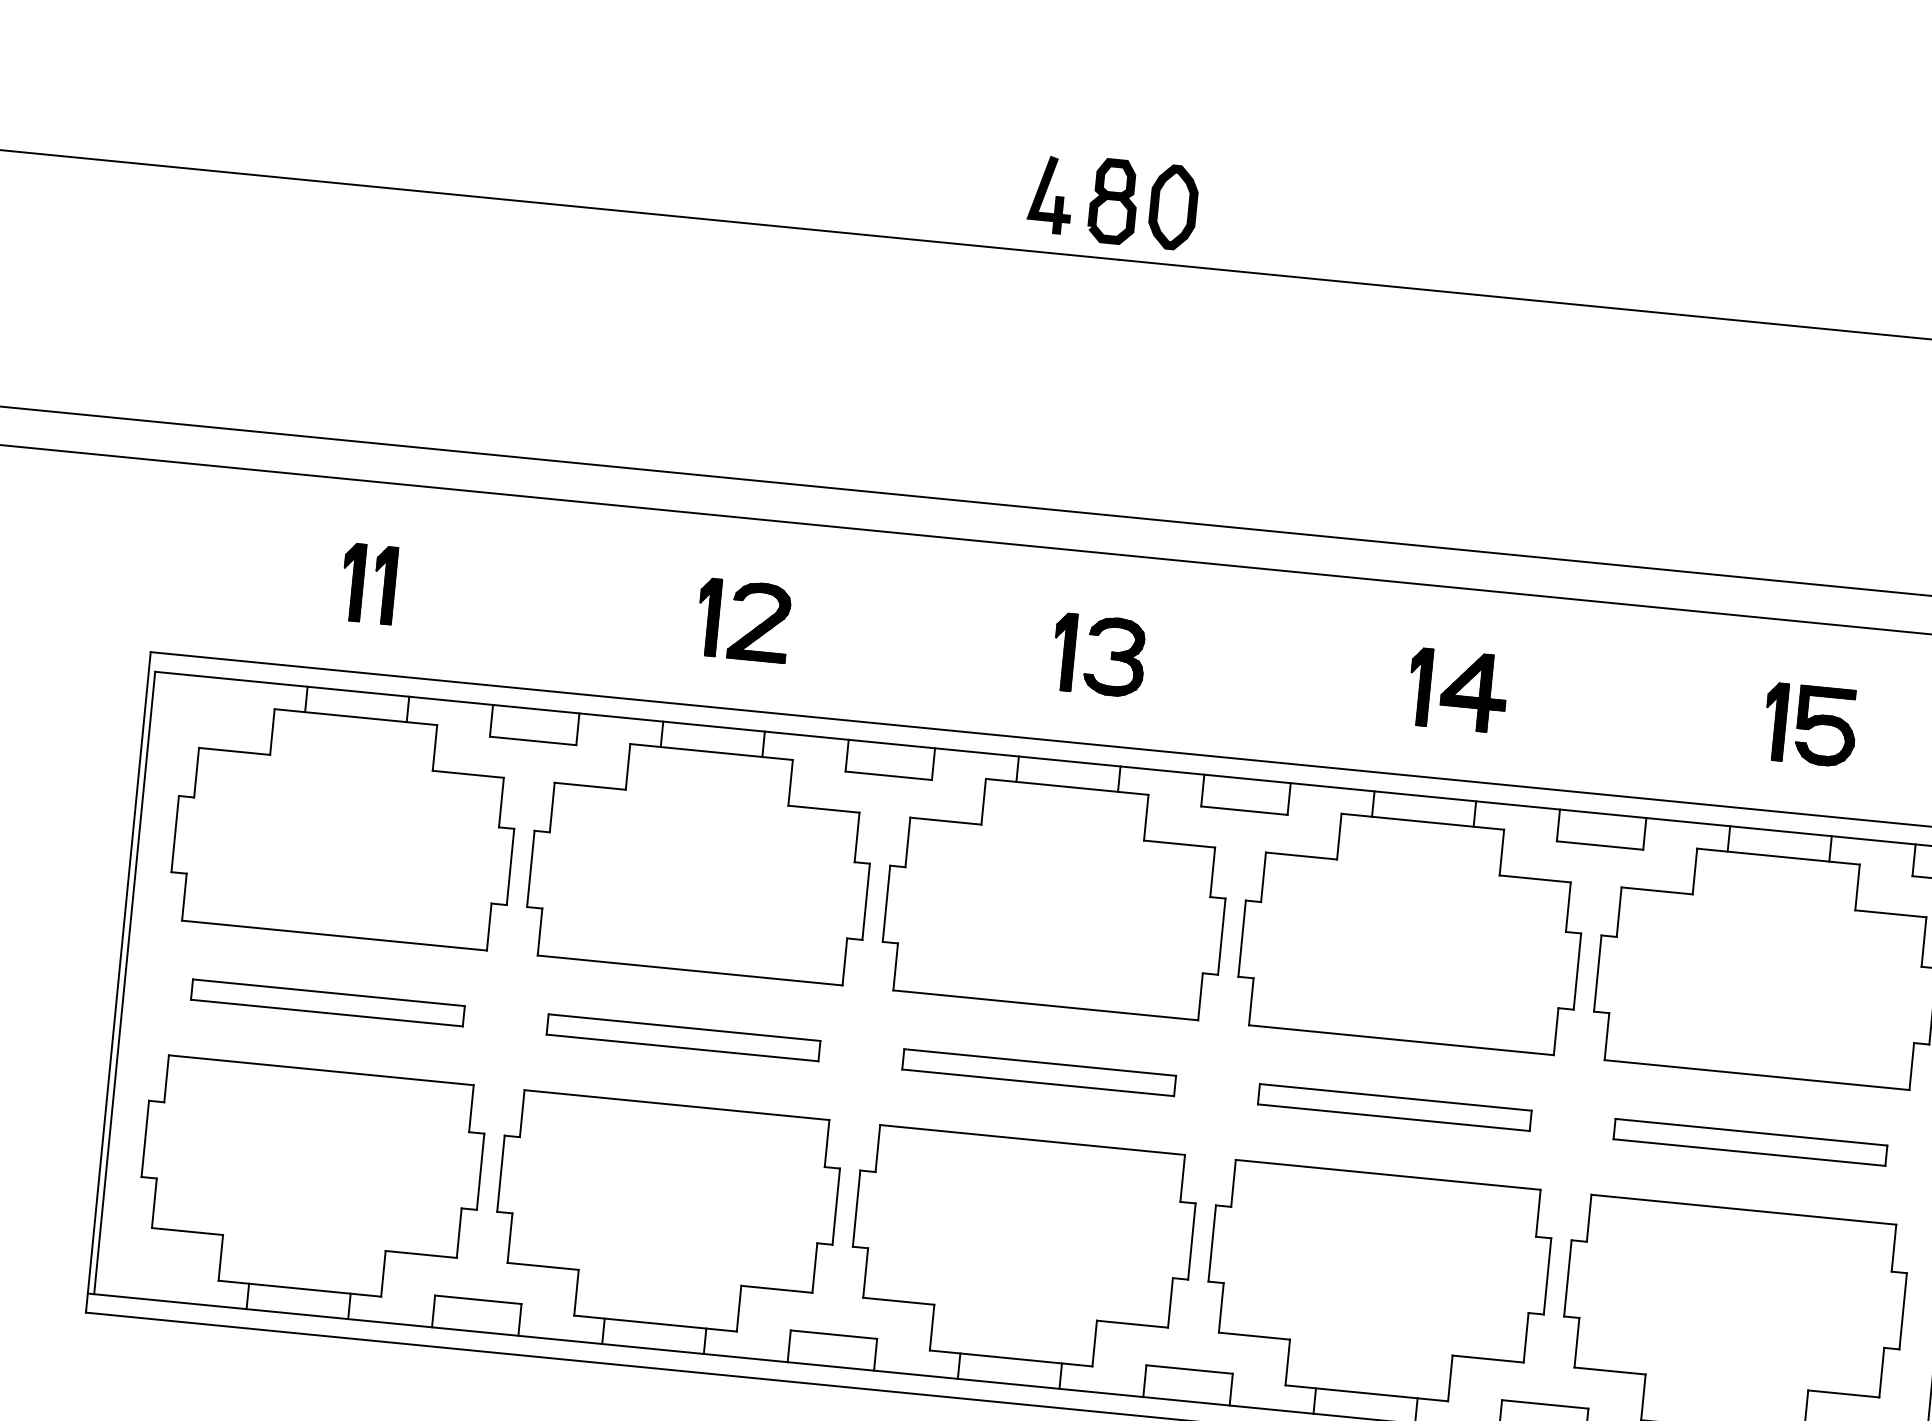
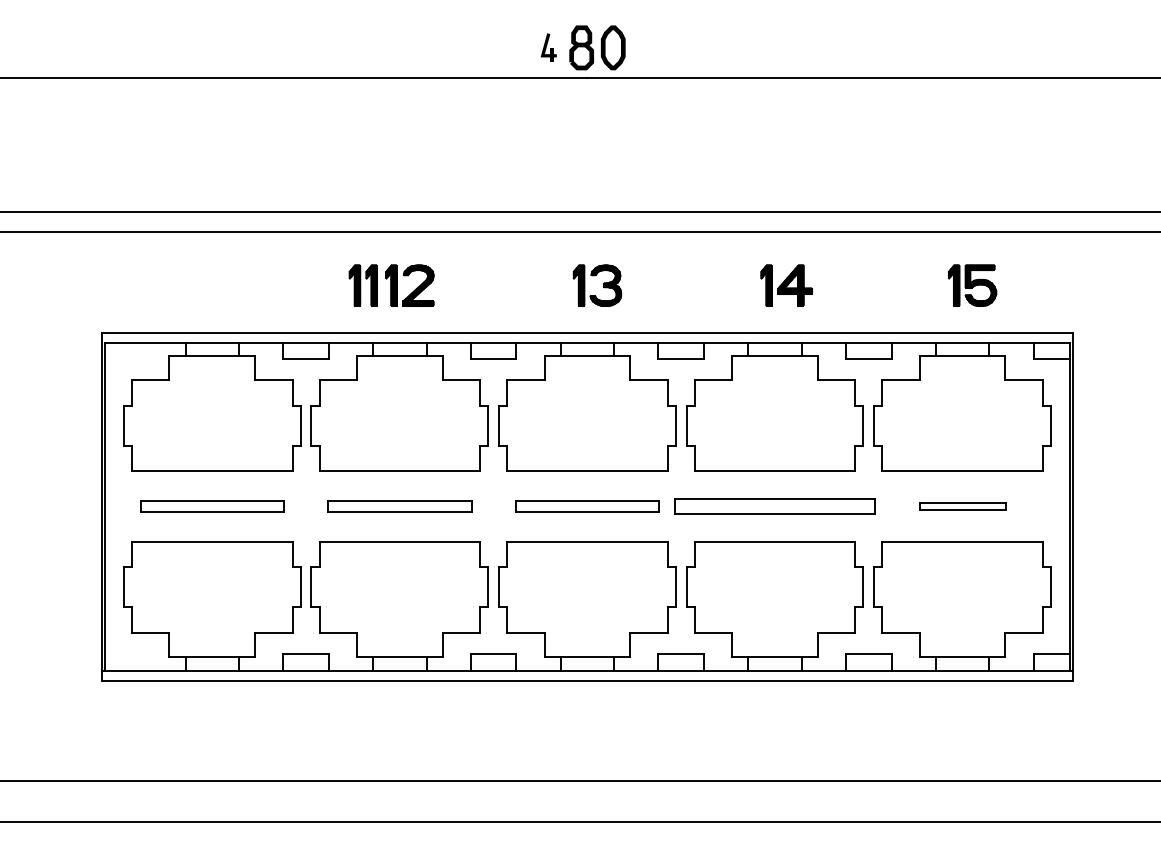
part: (1050, 194) -> (548, 47), size x0.7
part: (367, 583) -> (362, 285), moved
part: (1393, 1107) -> (774, 506), size x1.4
part: (1750, 1141) -> (962, 506), size x0.6

